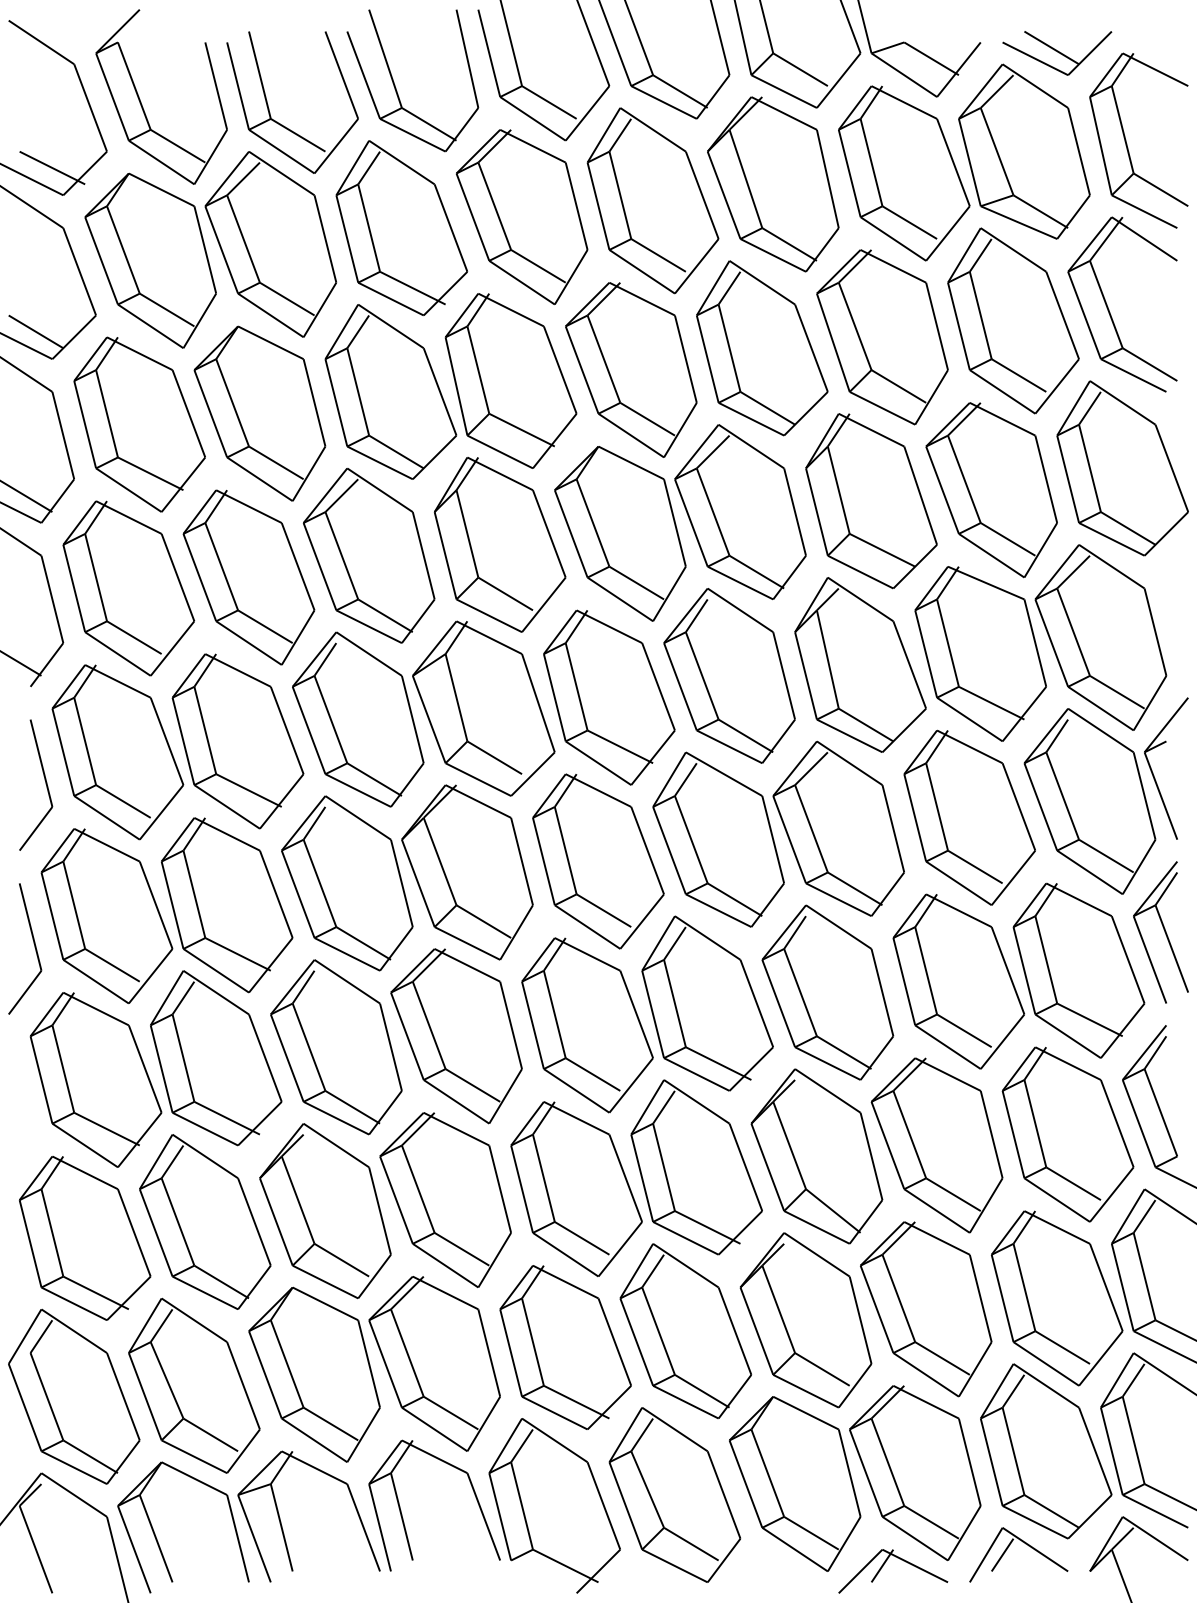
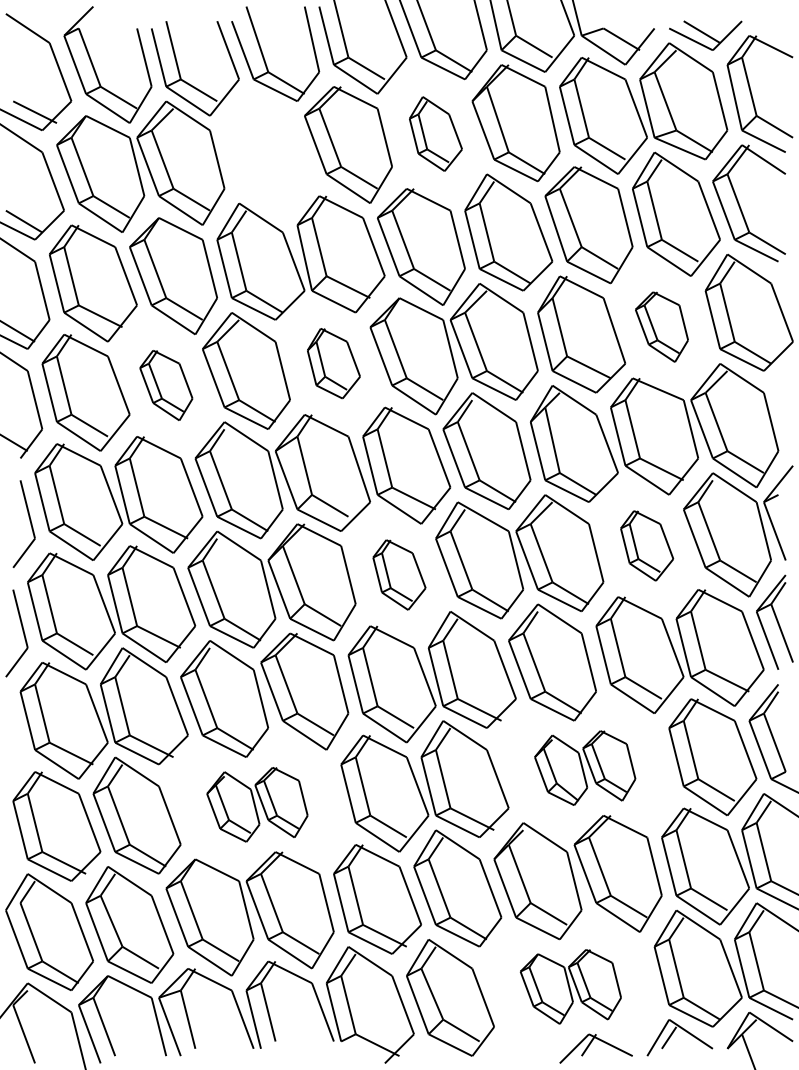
part: (652, 199) -> (435, 133), size x0.6
part: (400, 228) -> (267, 152), removed
part: (991, 489) -> (661, 326), size x0.6
part: (499, 544) -> (333, 363), size x0.6
part: (249, 577) -> (166, 385), size x0.6
part: (968, 817) -> (646, 545), size x0.6
part: (598, 860) -> (399, 574), size x0.6
part: (875, 1149) -> (584, 767), size x0.6
part: (385, 1205) -> (257, 804), size x0.6
part: (854, 1478) -> (570, 986), size x0.6

